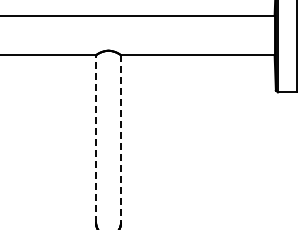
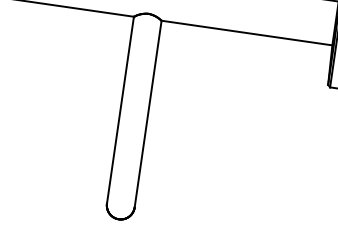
line: (96, 139) -> (120, 110), dashed -> solid
line: (120, 139) -> (147, 114), dashed -> solid

